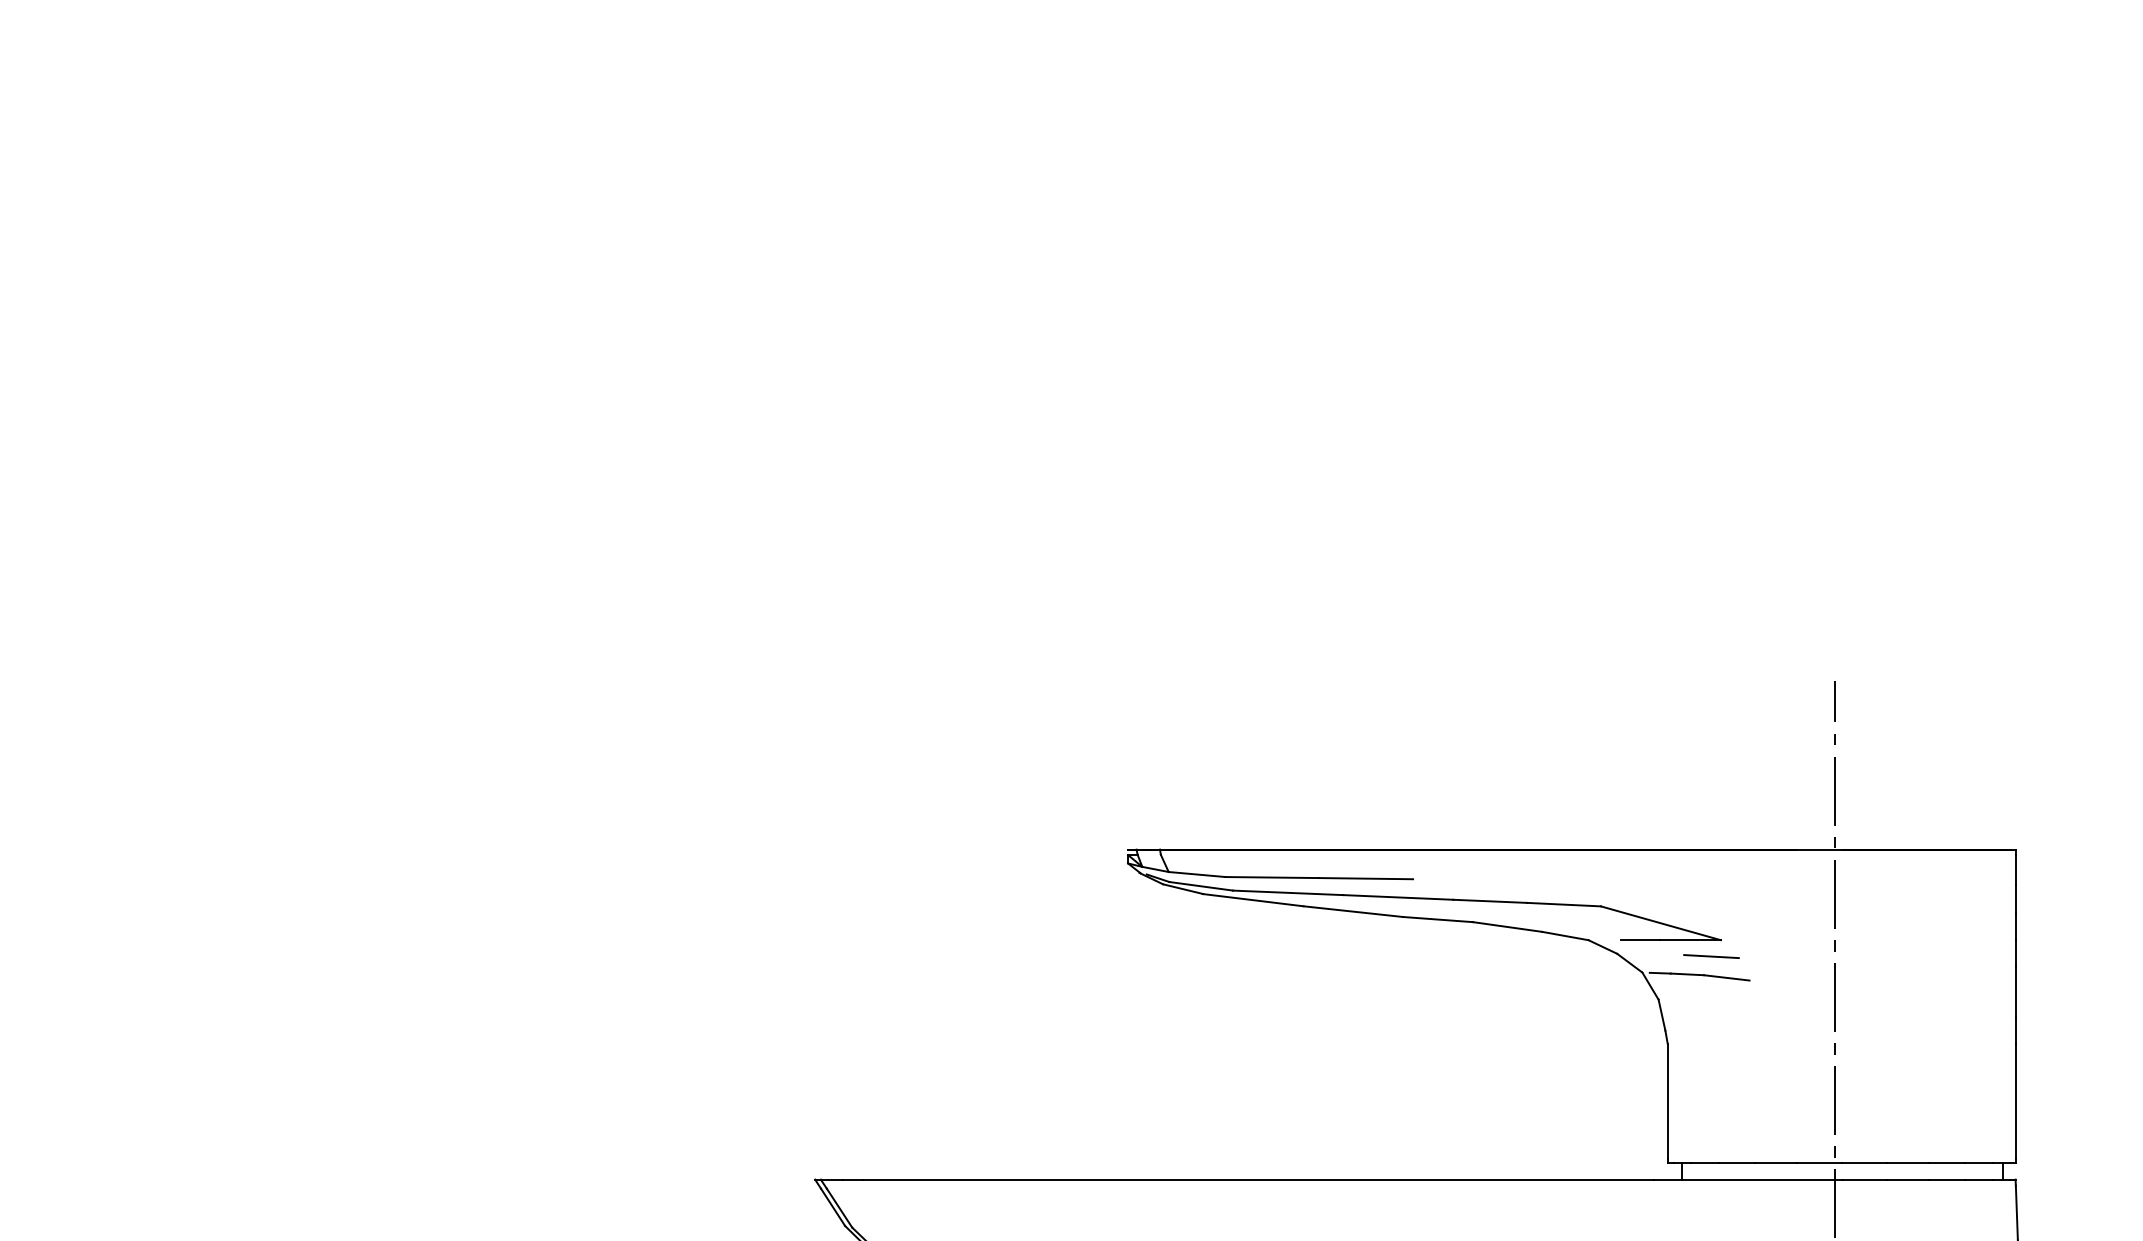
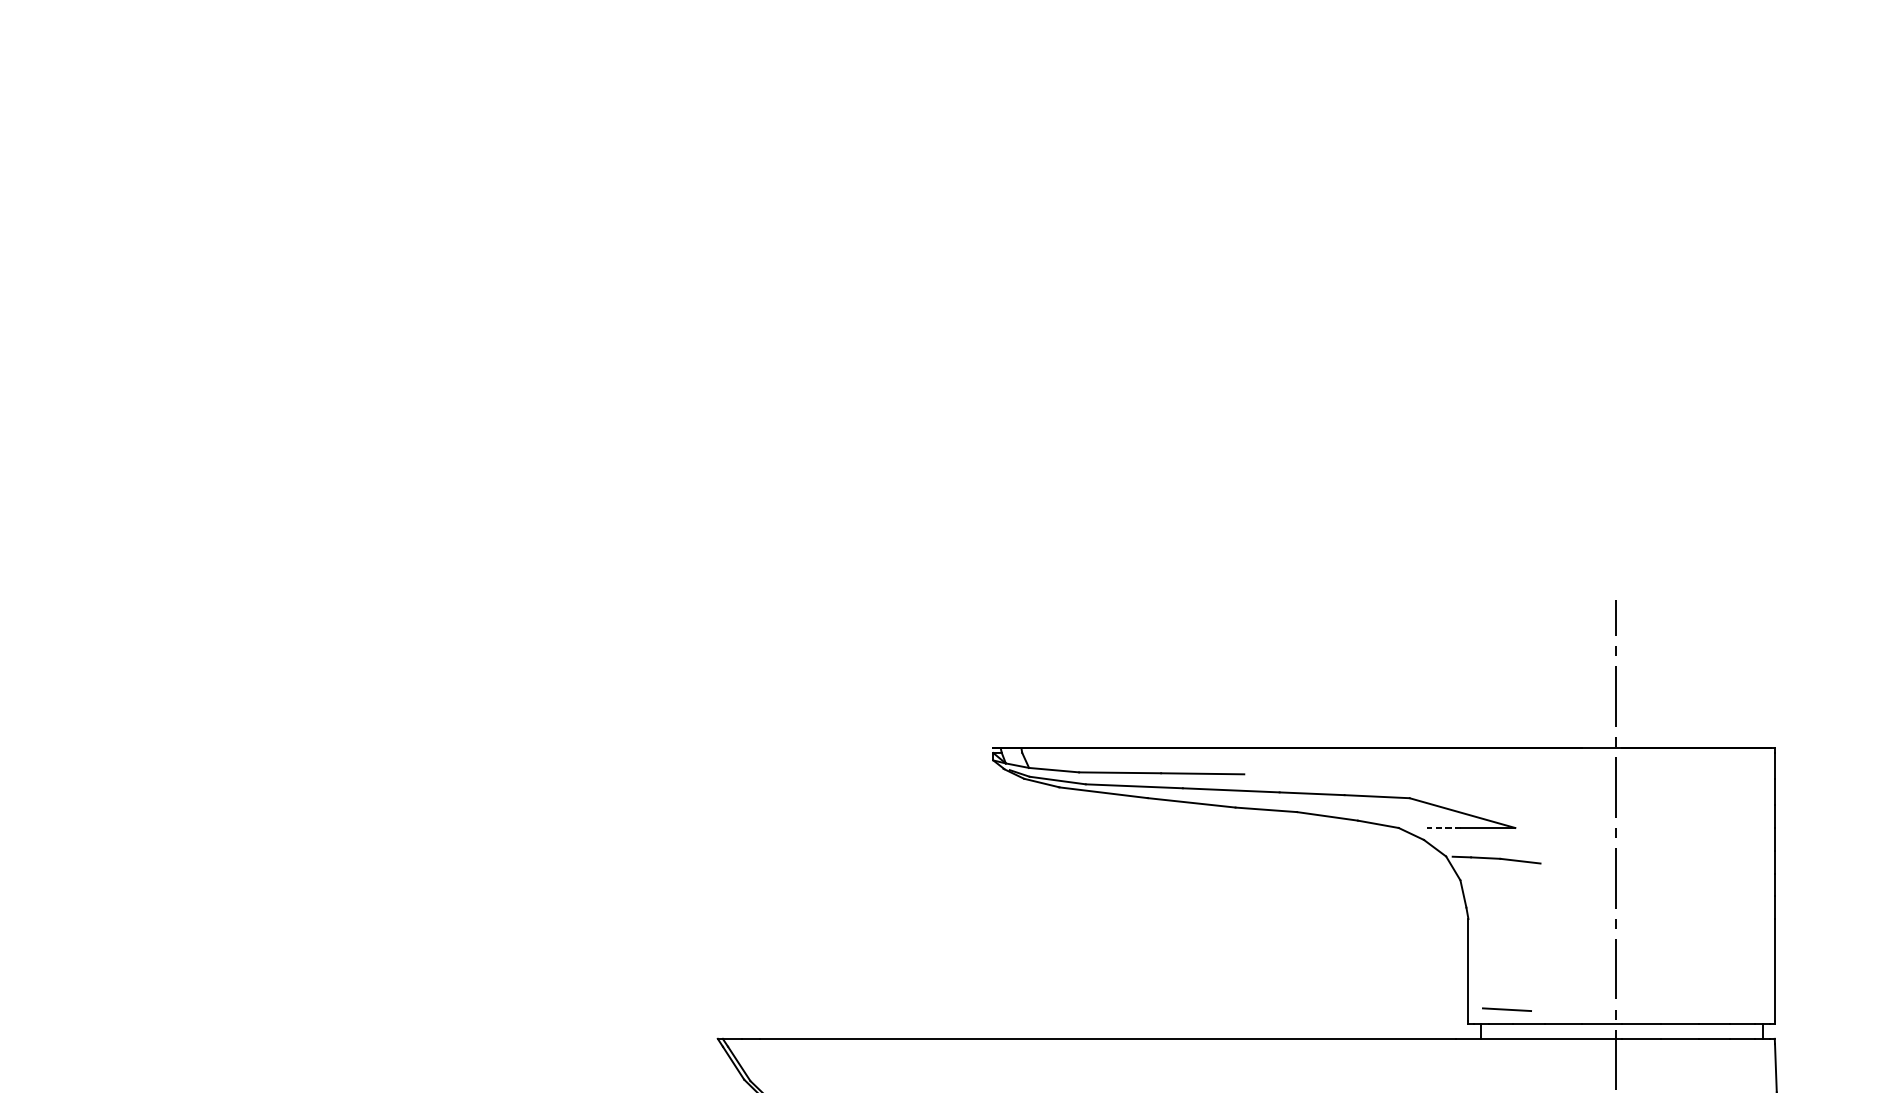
line: (1639, 940) -> (1443, 828), solid -> dashed
line: (1711, 956) -> (1507, 1009), moved

